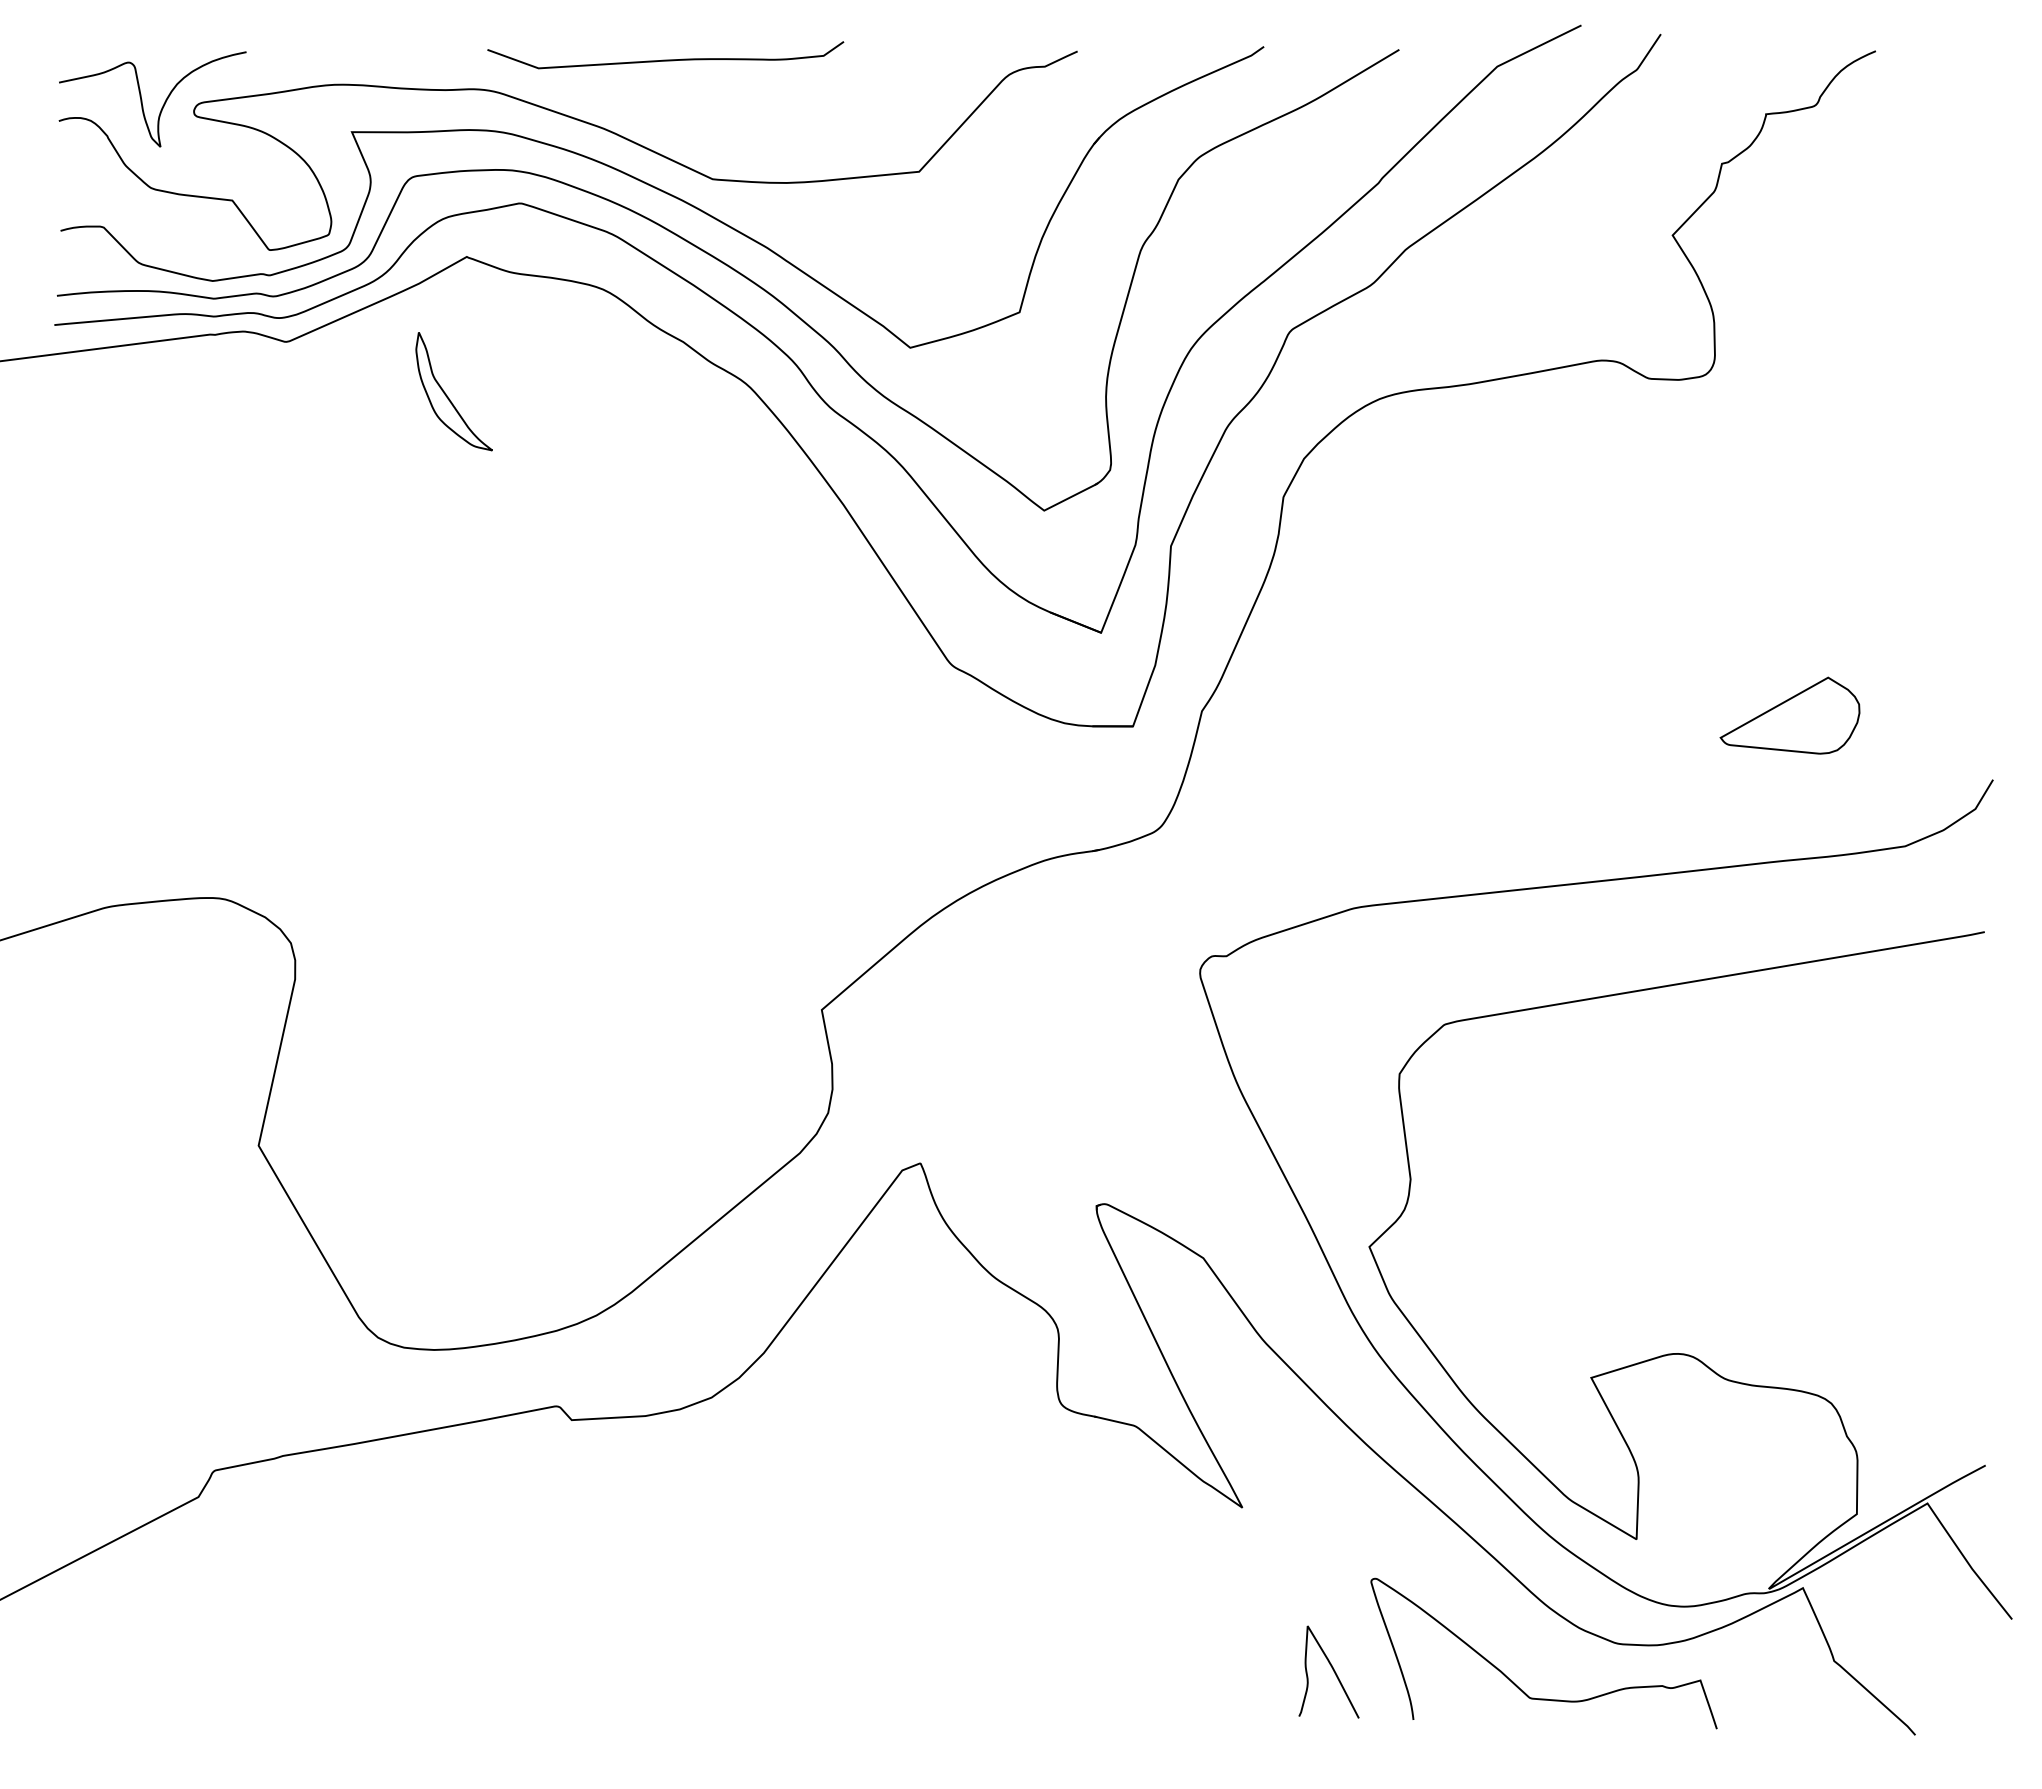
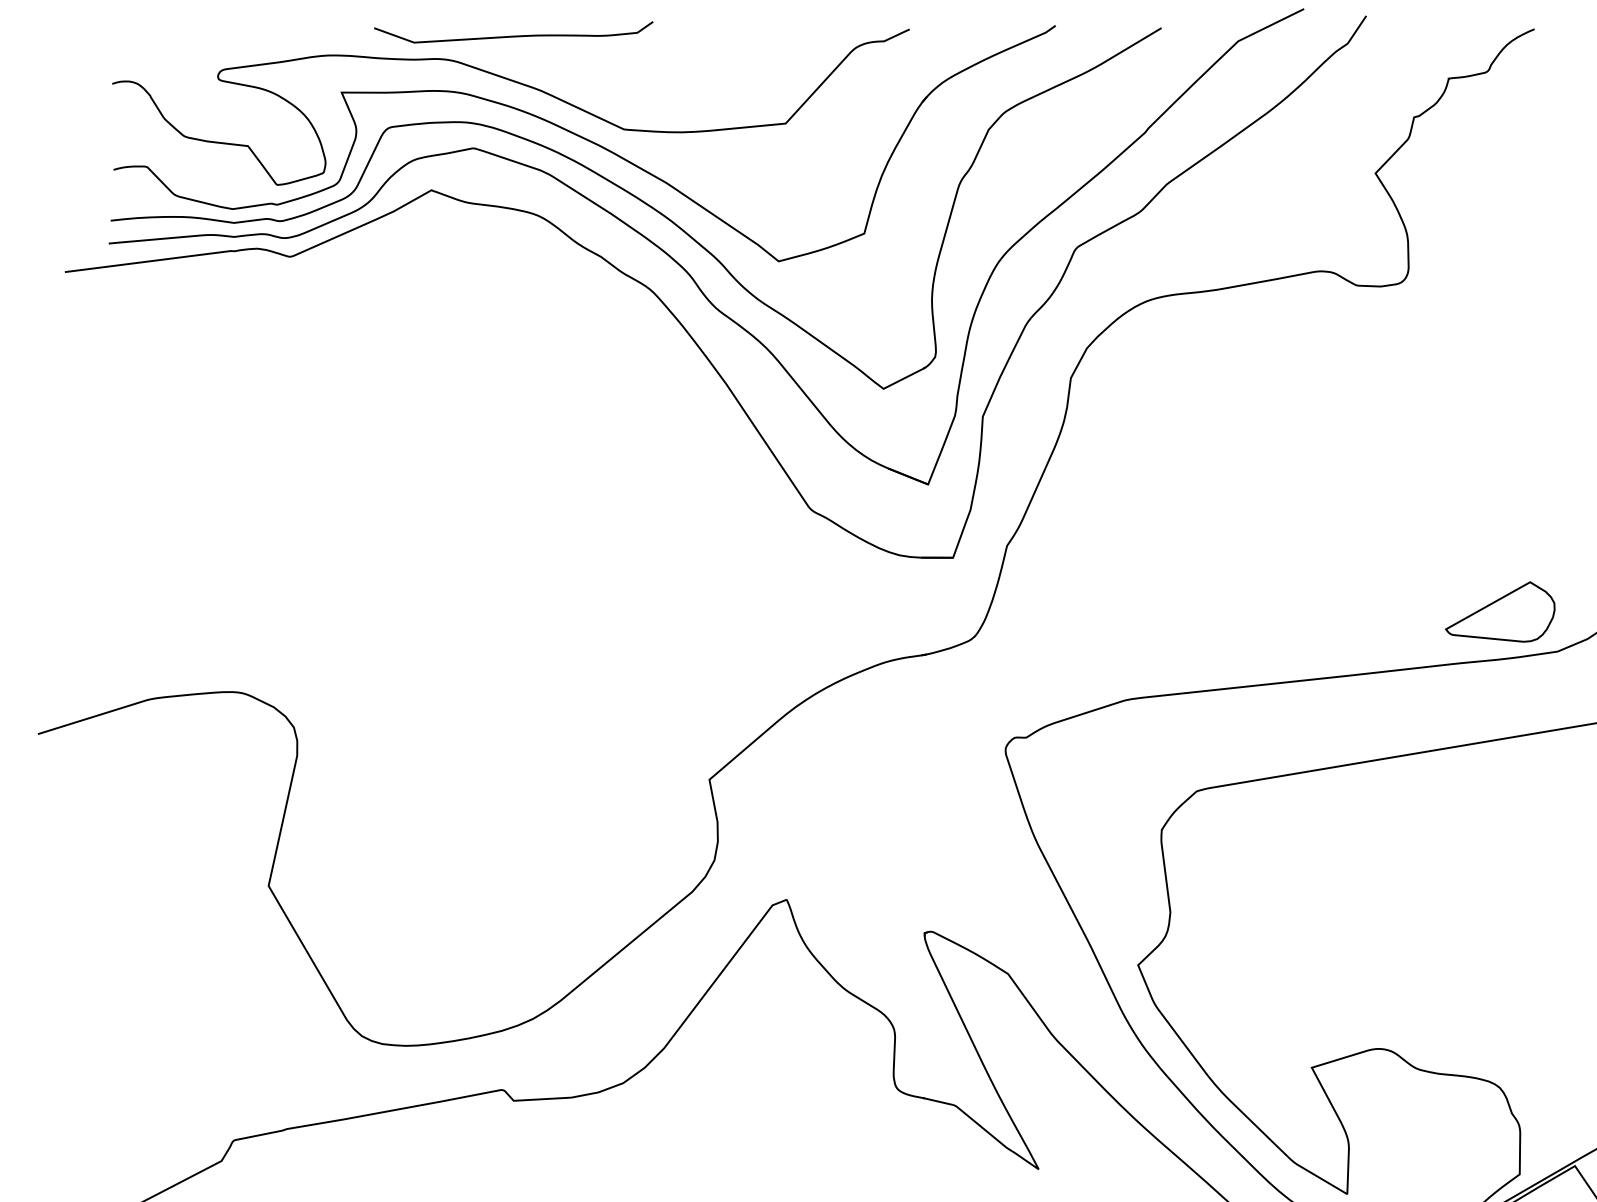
curve: (665, 59) -> (513, 35), moved
curve: (142, 99) -> (177, 67), removed
part: (448, 396) -> (417, 299), removed
part: (1789, 715) -> (1499, 611), moved

